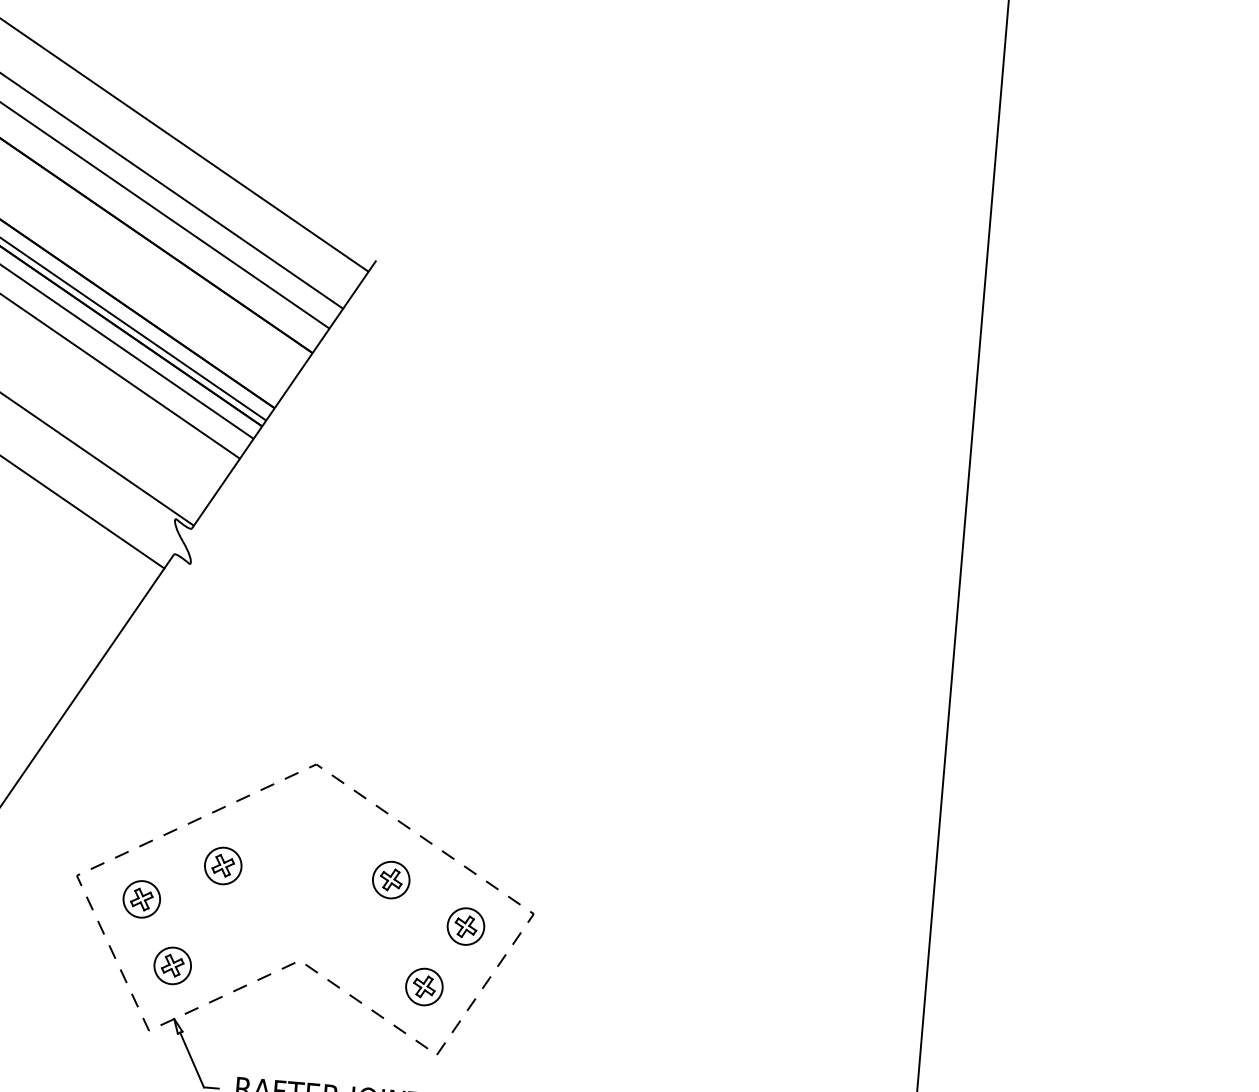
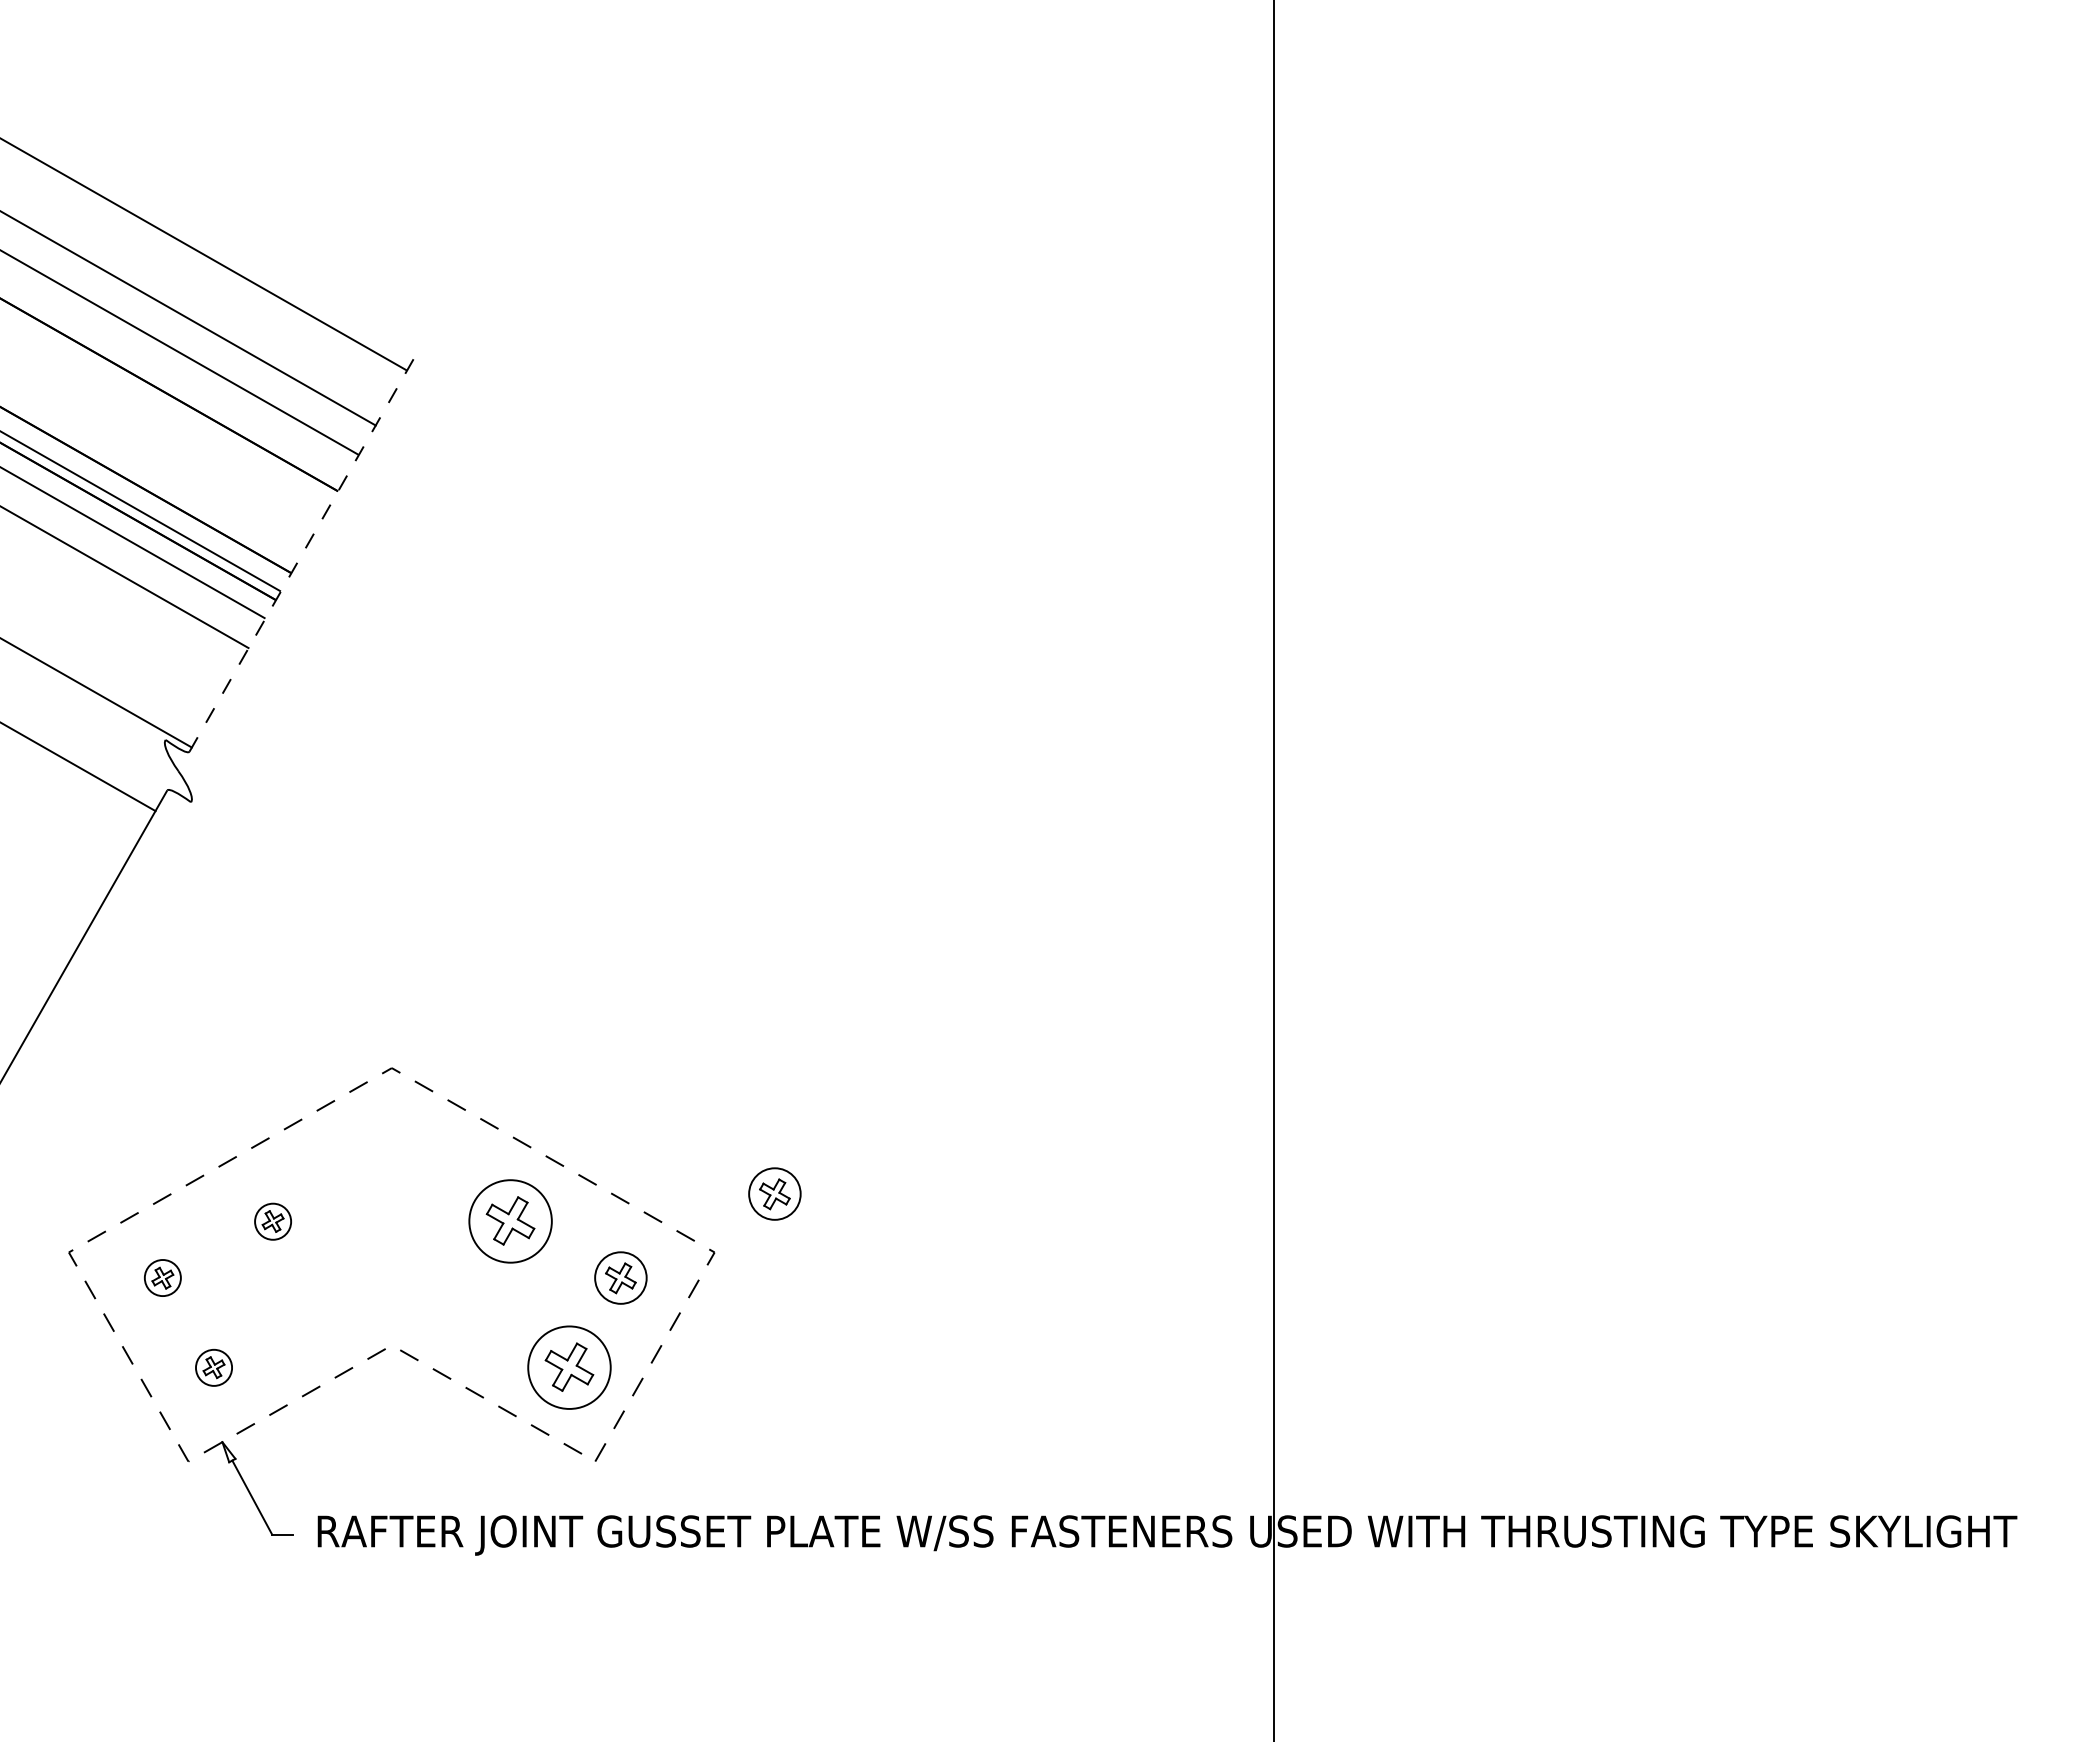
line: (284, 394) -> (303, 552), solid -> dashed
part: (222, 865) -> (272, 1221), size x0.7
part: (579, 875) -> (774, 1193), added
part: (391, 880) -> (510, 1221), size x1.6
part: (141, 898) -> (162, 1277), size x0.7
part: (172, 965) -> (213, 1367), size x0.7
part: (424, 986) -> (569, 1367), size x1.6

